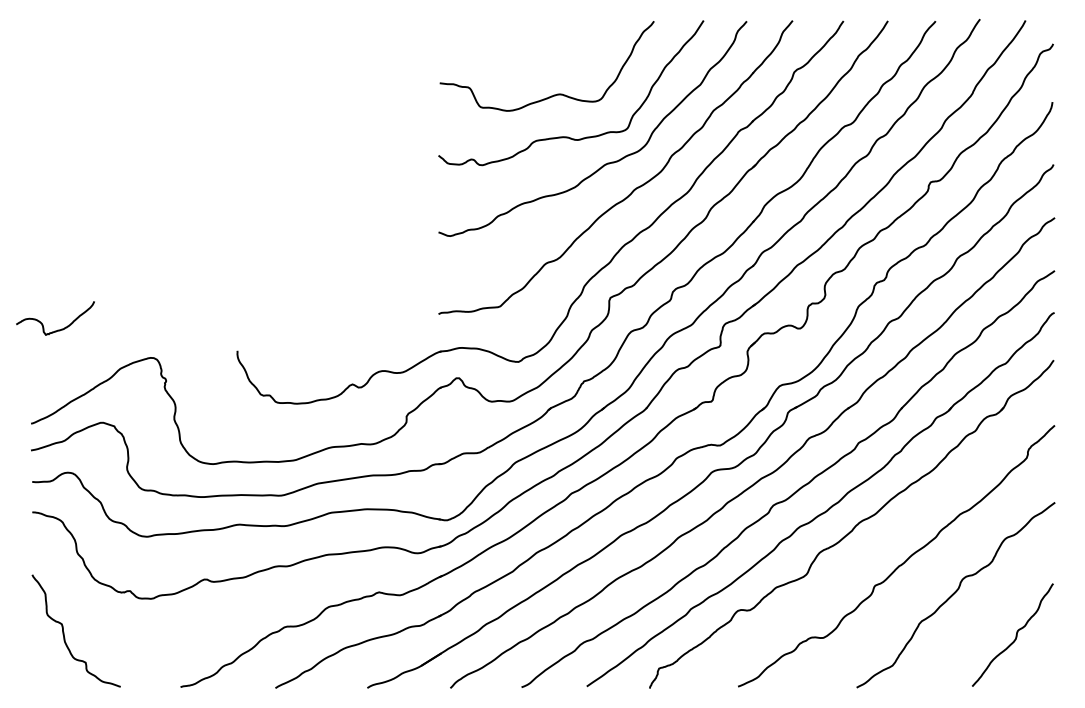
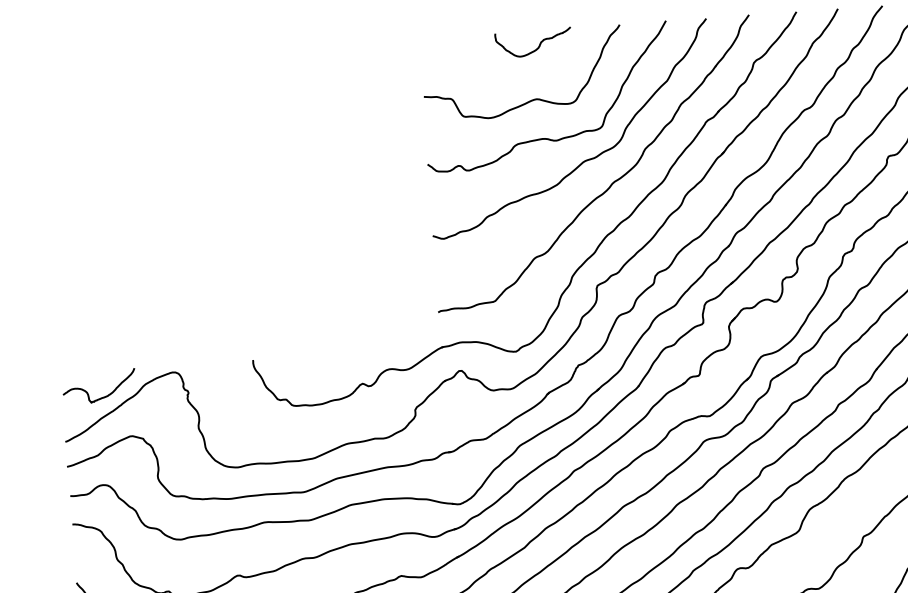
curve: (566, 36) -> (539, 44), added
curve: (57, 329) -> (101, 396), moved

